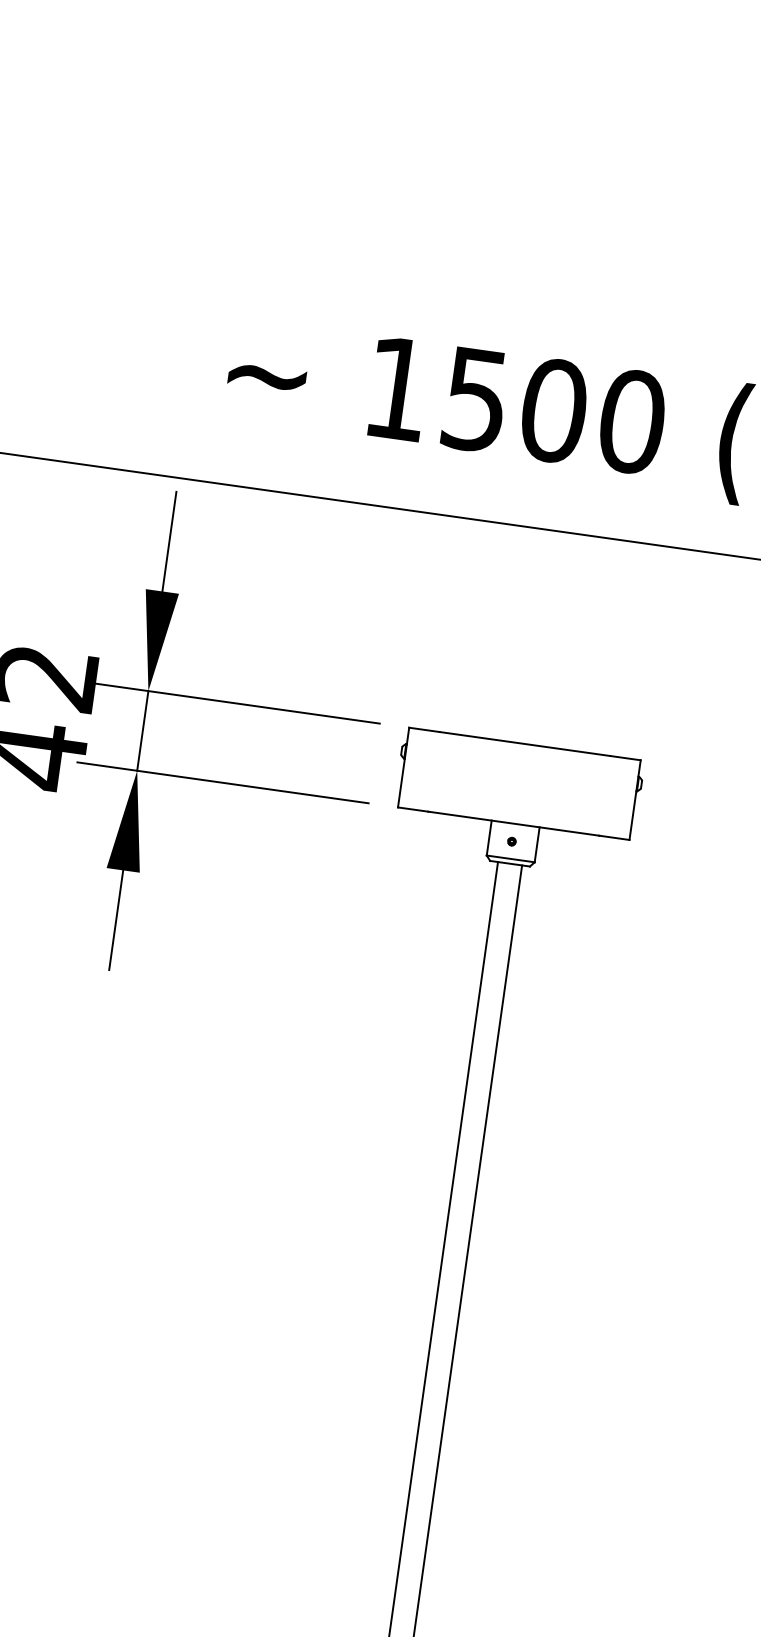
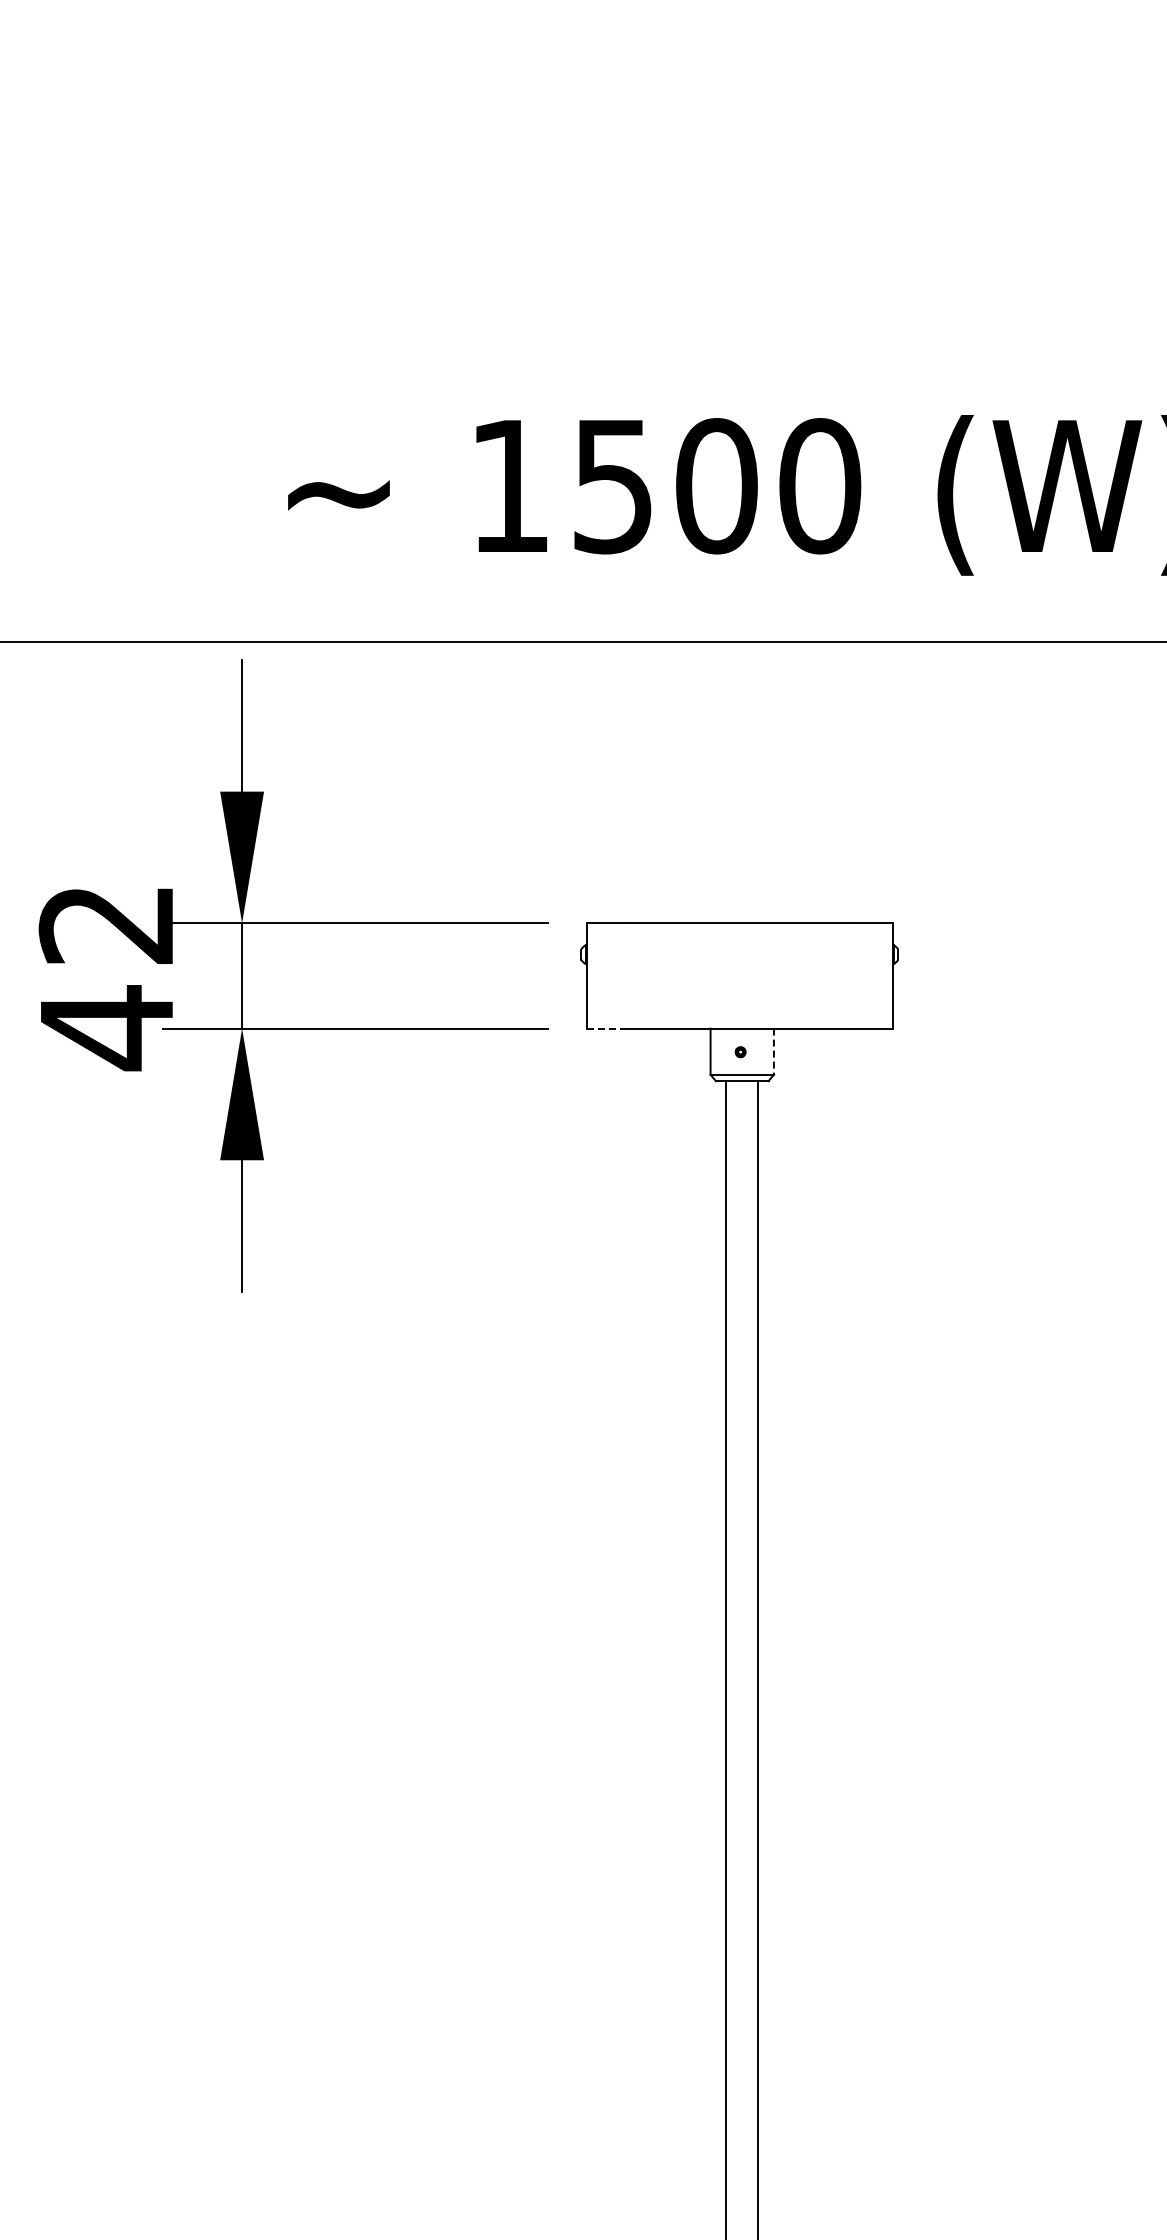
line: (413, 809) -> (607, 1028), solid -> dashed
line: (536, 845) -> (773, 1052), solid -> dashed

